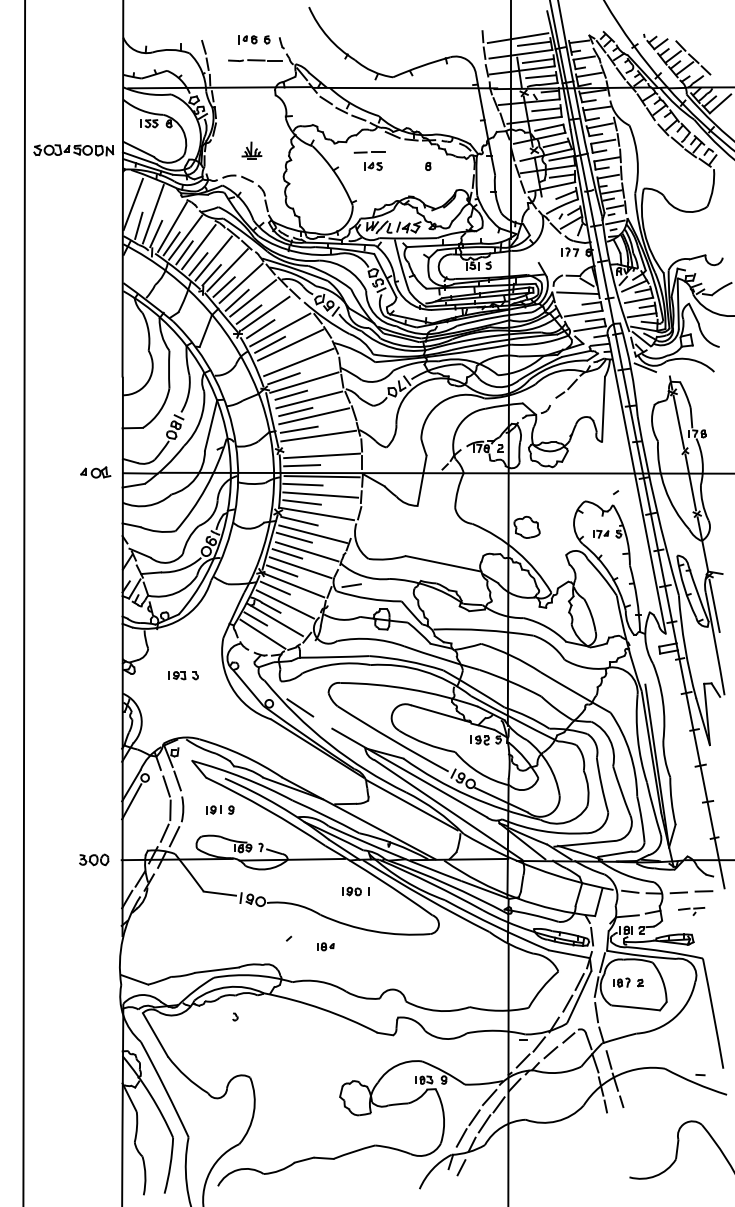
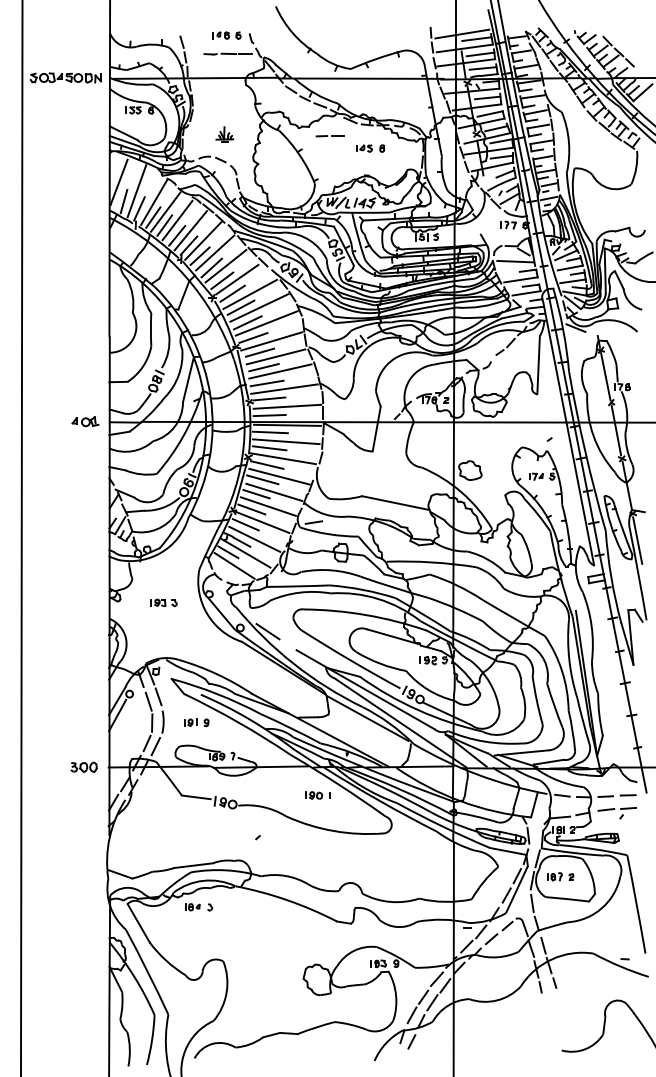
part: (73, 150) -> (65, 78), moved
part: (373, 166) -> (364, 148), moved
line: (277, 361) -> (247, 322), added
line: (301, 446) -> (269, 398), added
part: (691, 911) -> (617, 813), size x1.67
part: (325, 946) -> (192, 906), moved

